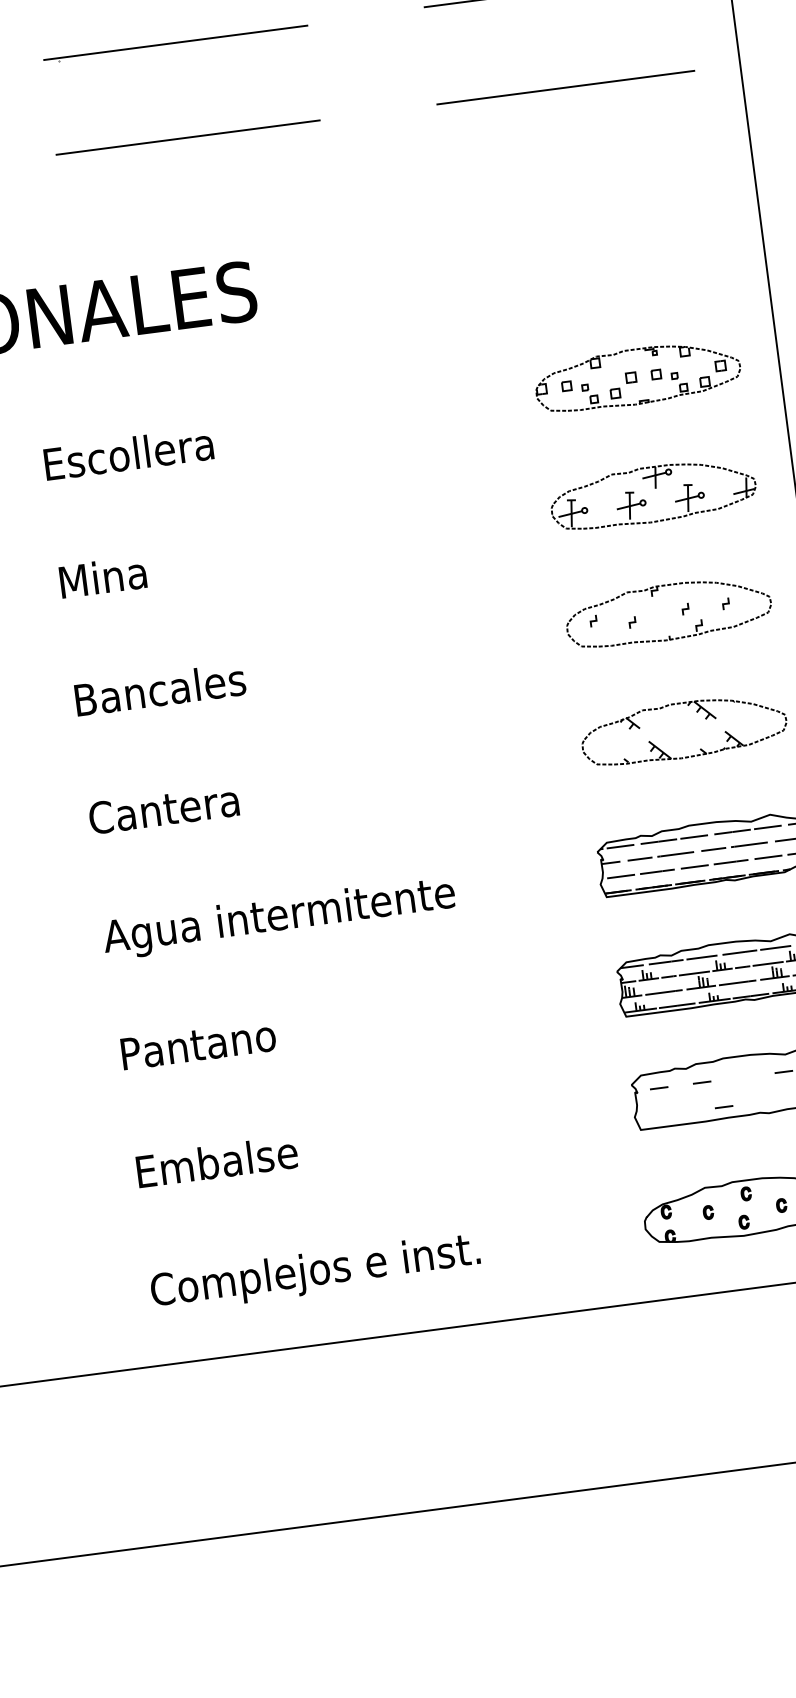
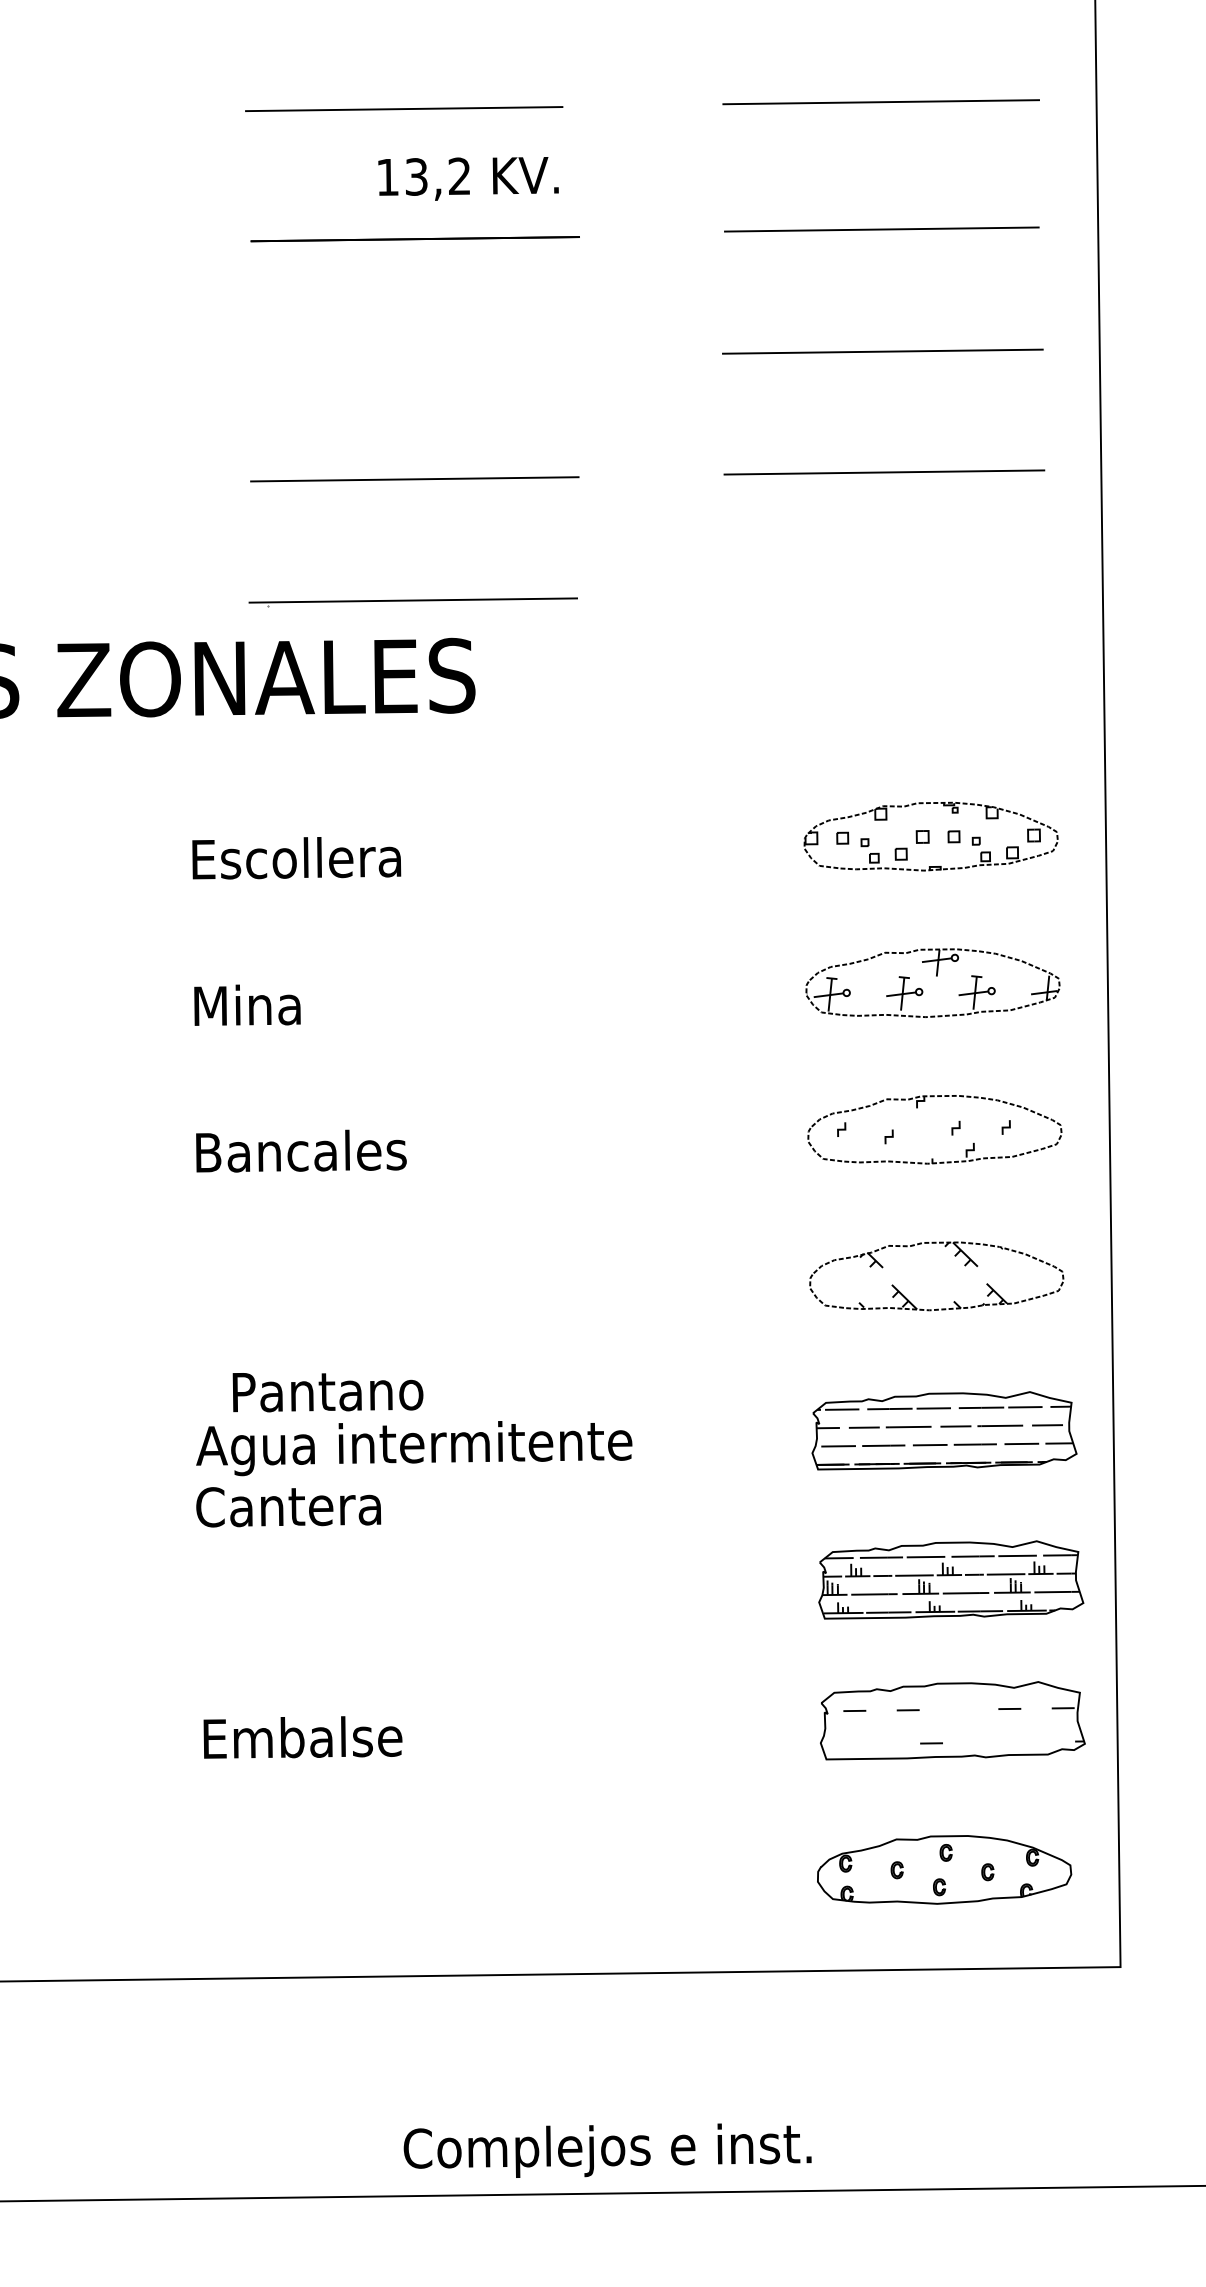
part: (175, 44) -> (412, 602), moved
text: (163, 810) -> (288, 1507), moved
text: (198, 1045) -> (327, 1392), moved
text: (315, 1272) -> (607, 2150), moved

